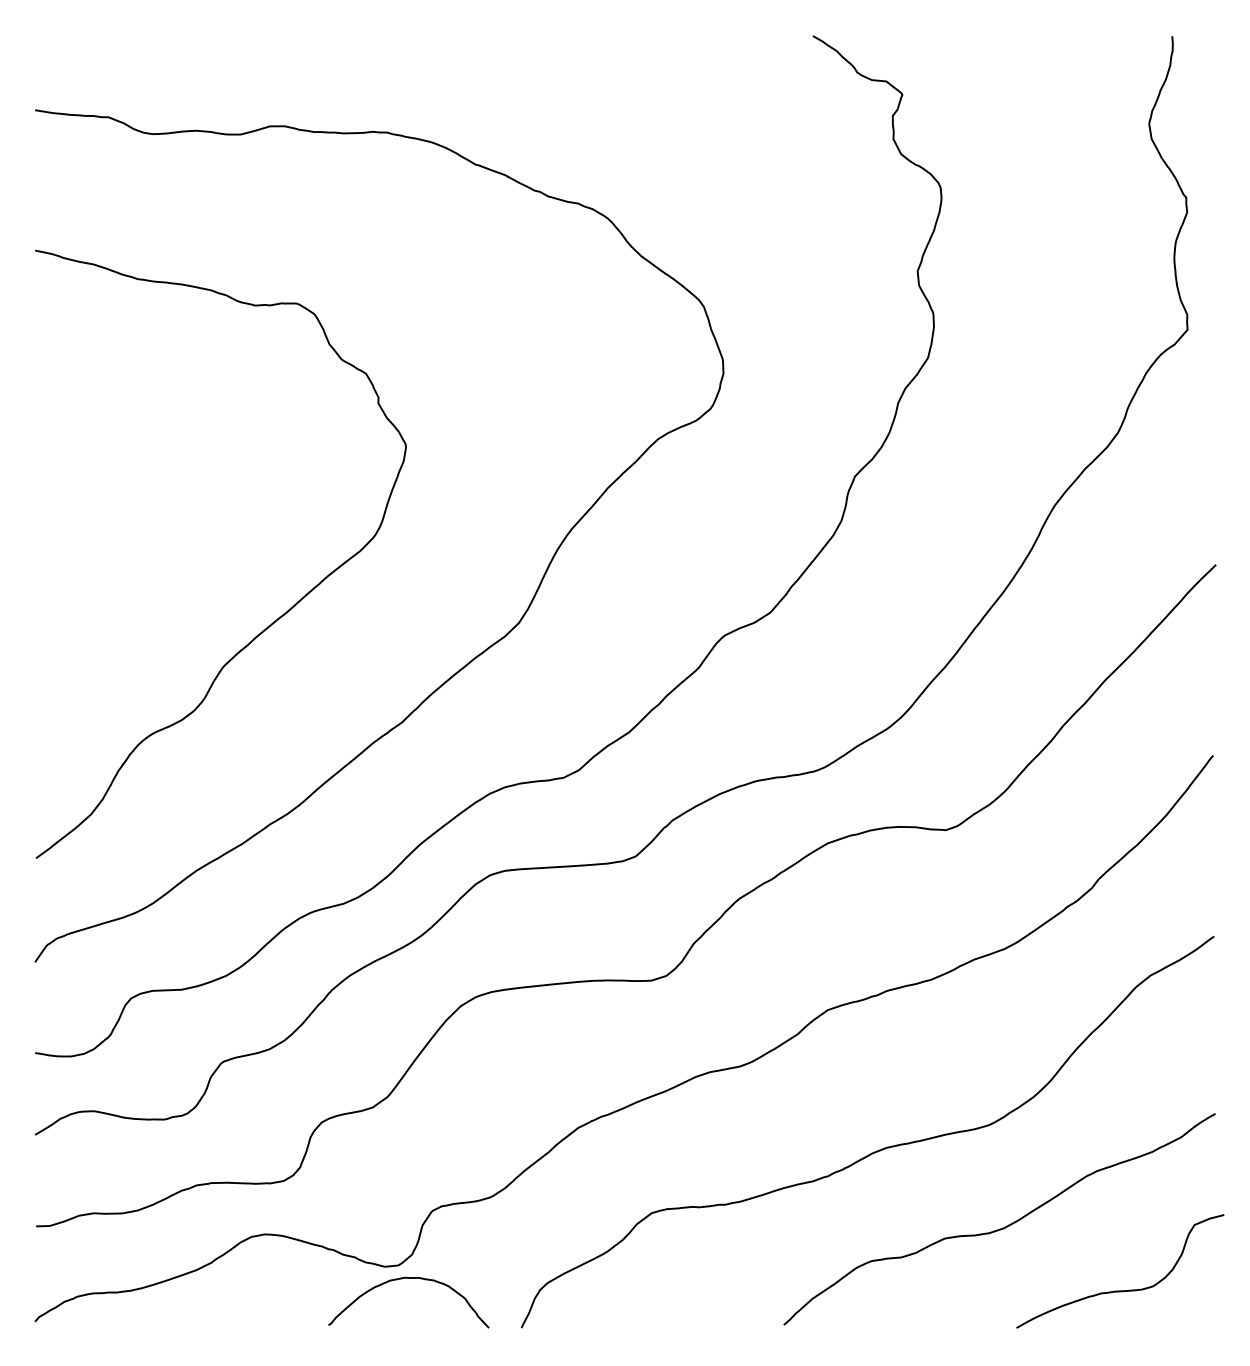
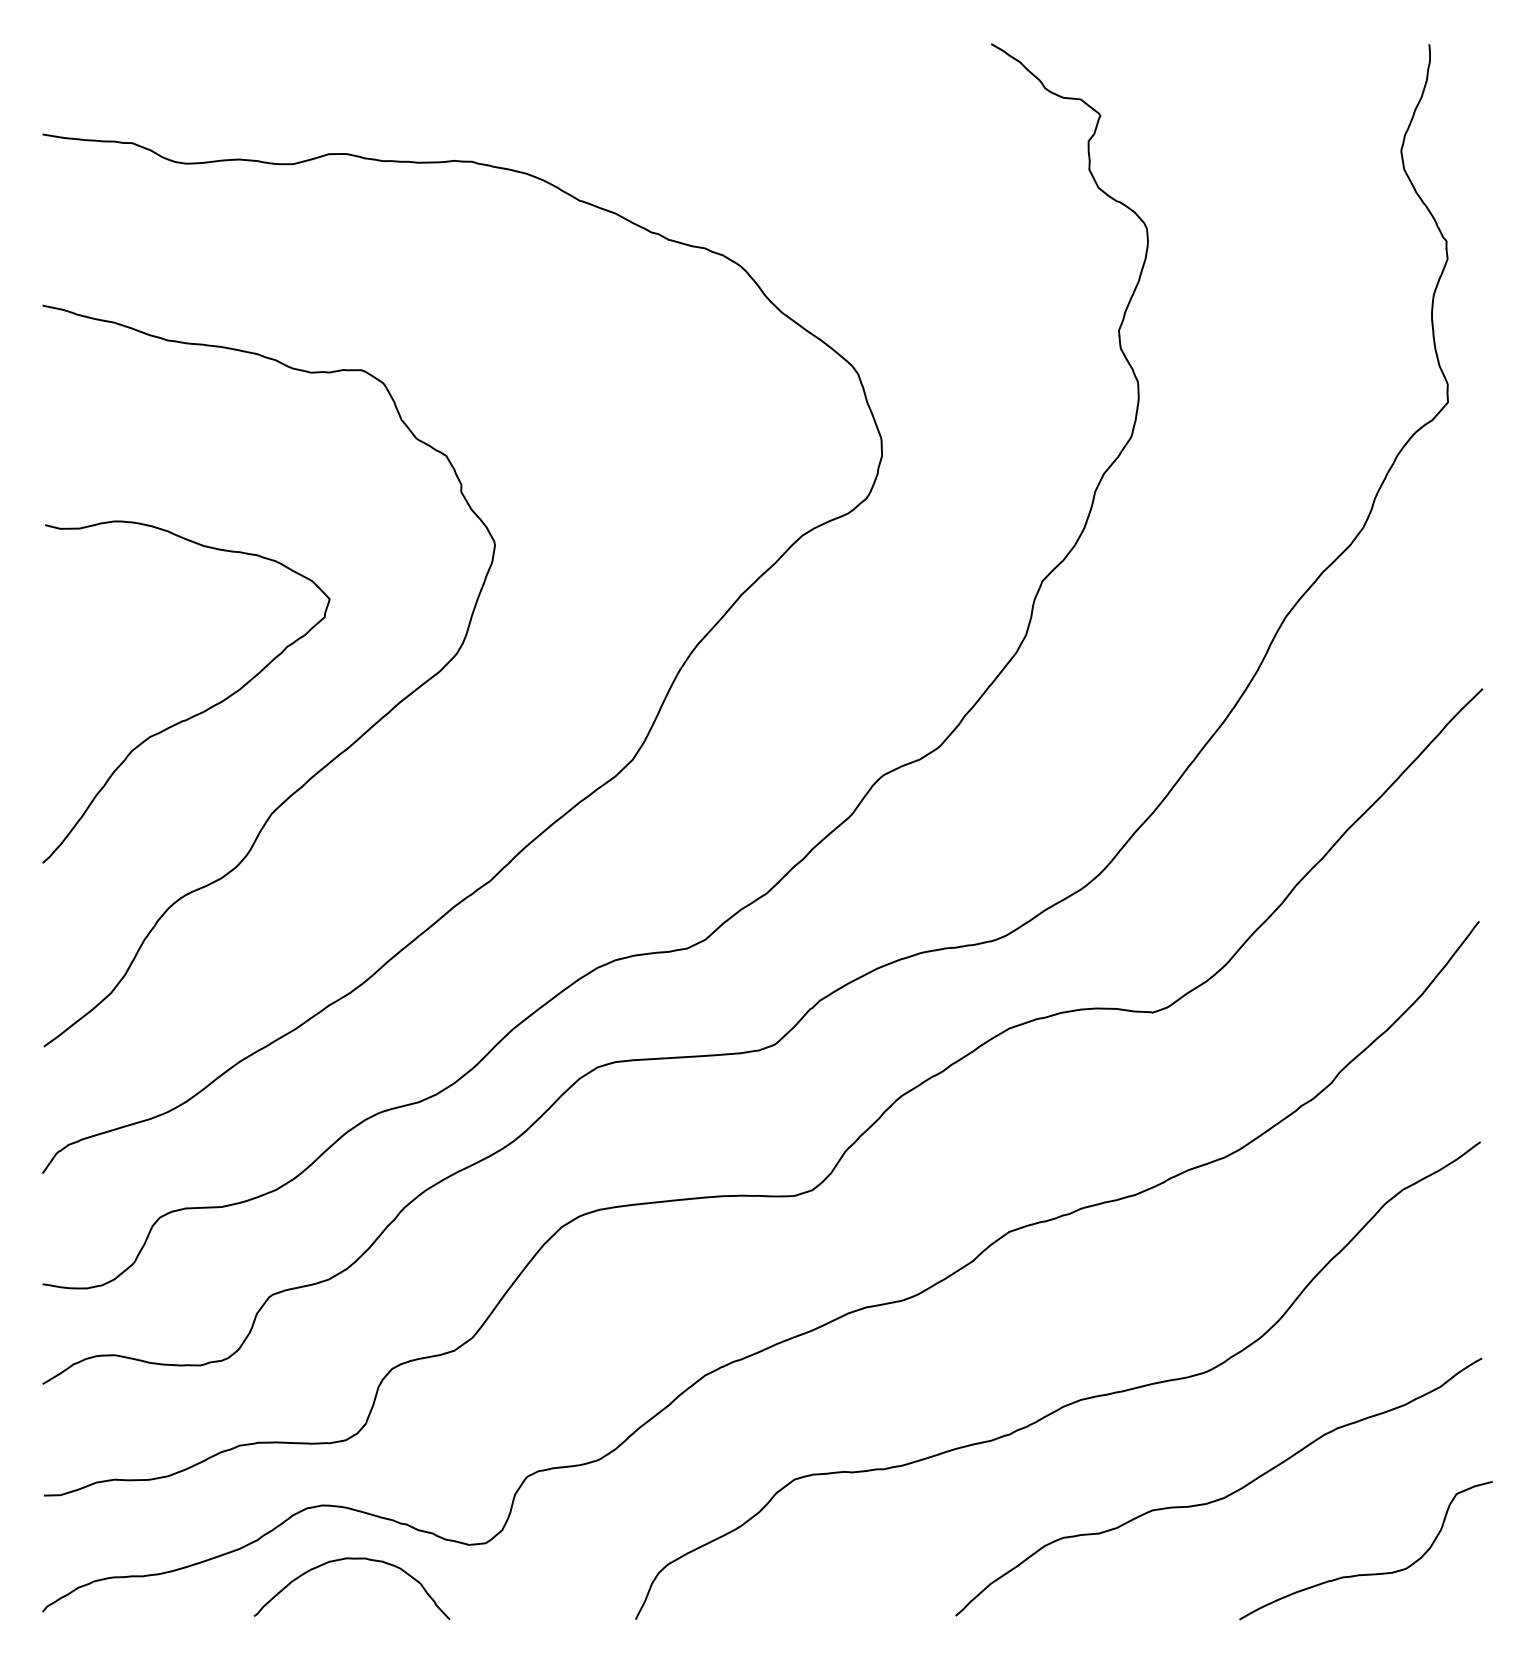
curve: (160, 585) -> (195, 714), added
curve: (402, 1279) -> (344, 1560), moved

